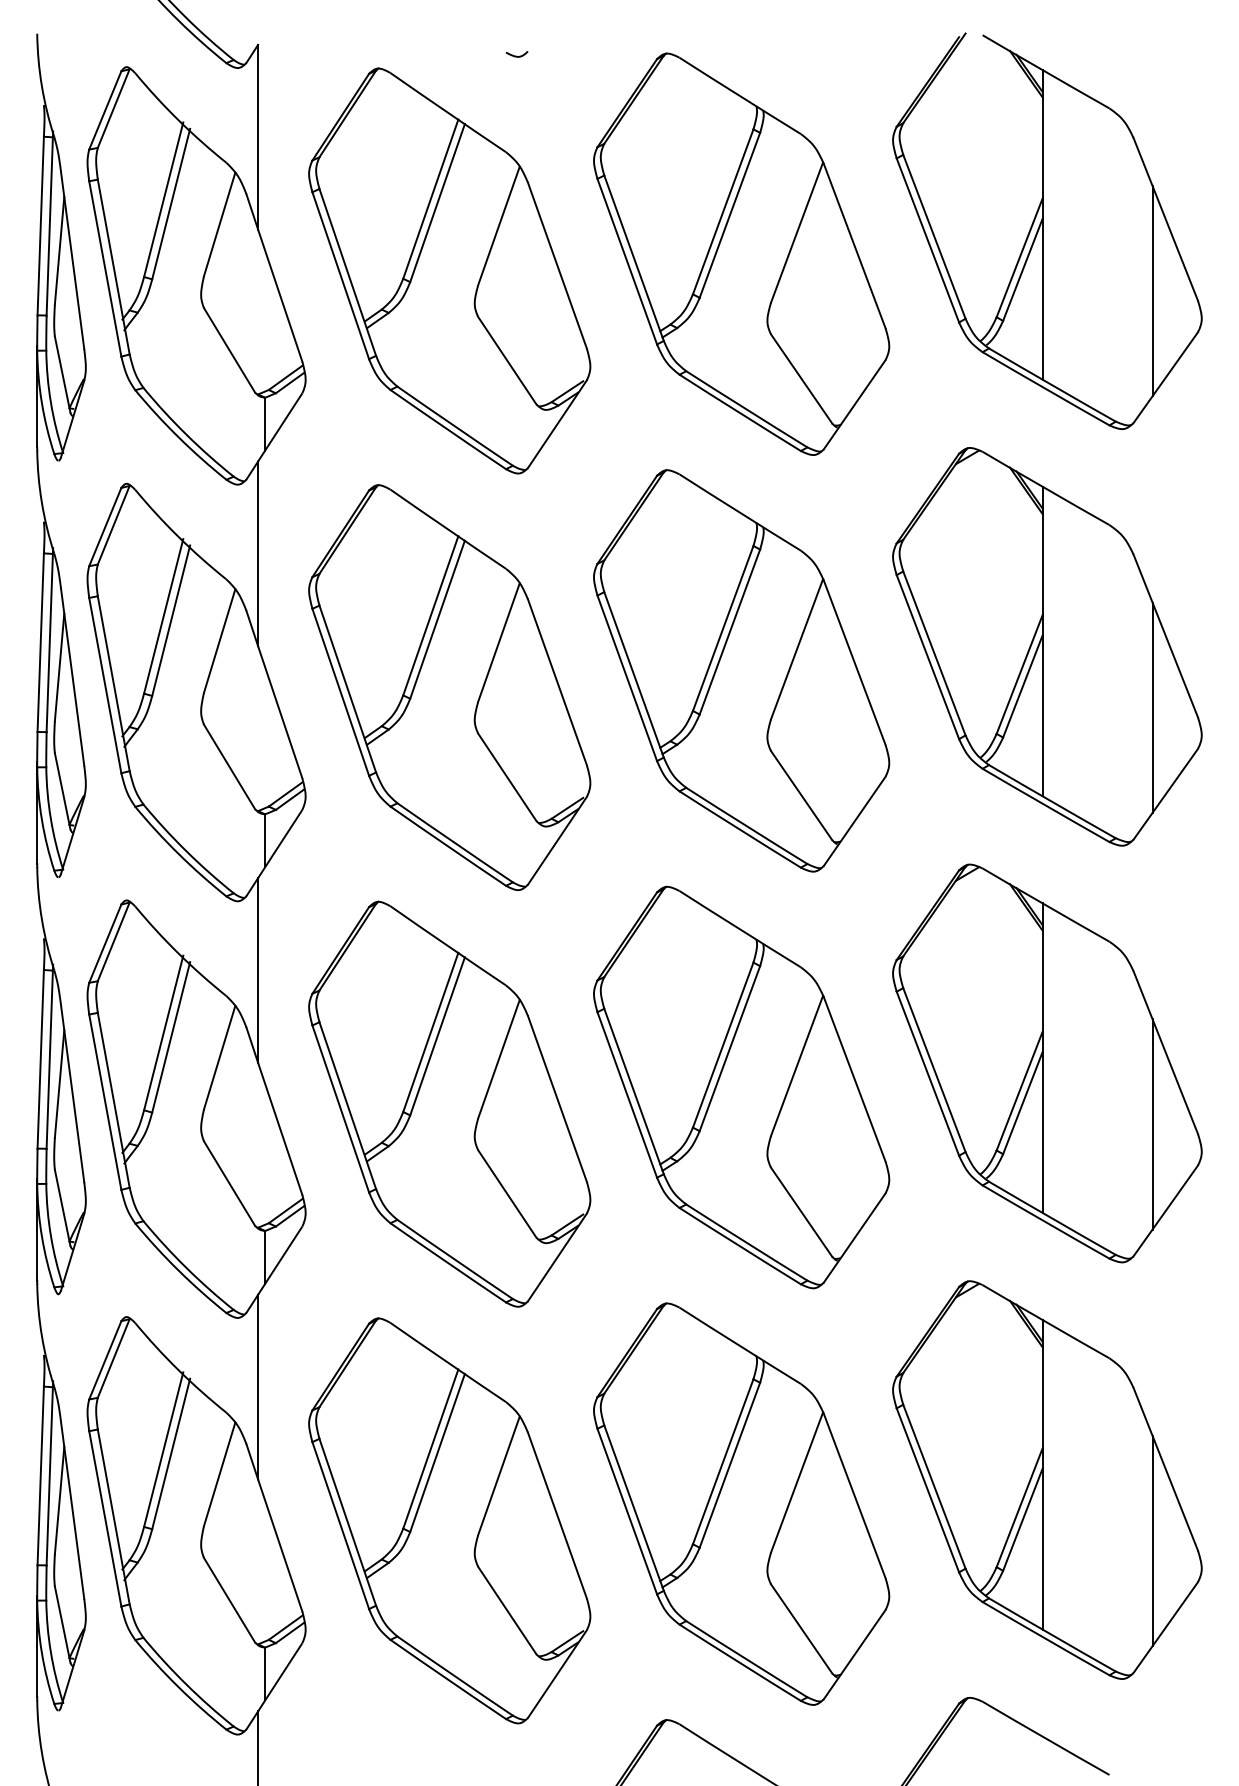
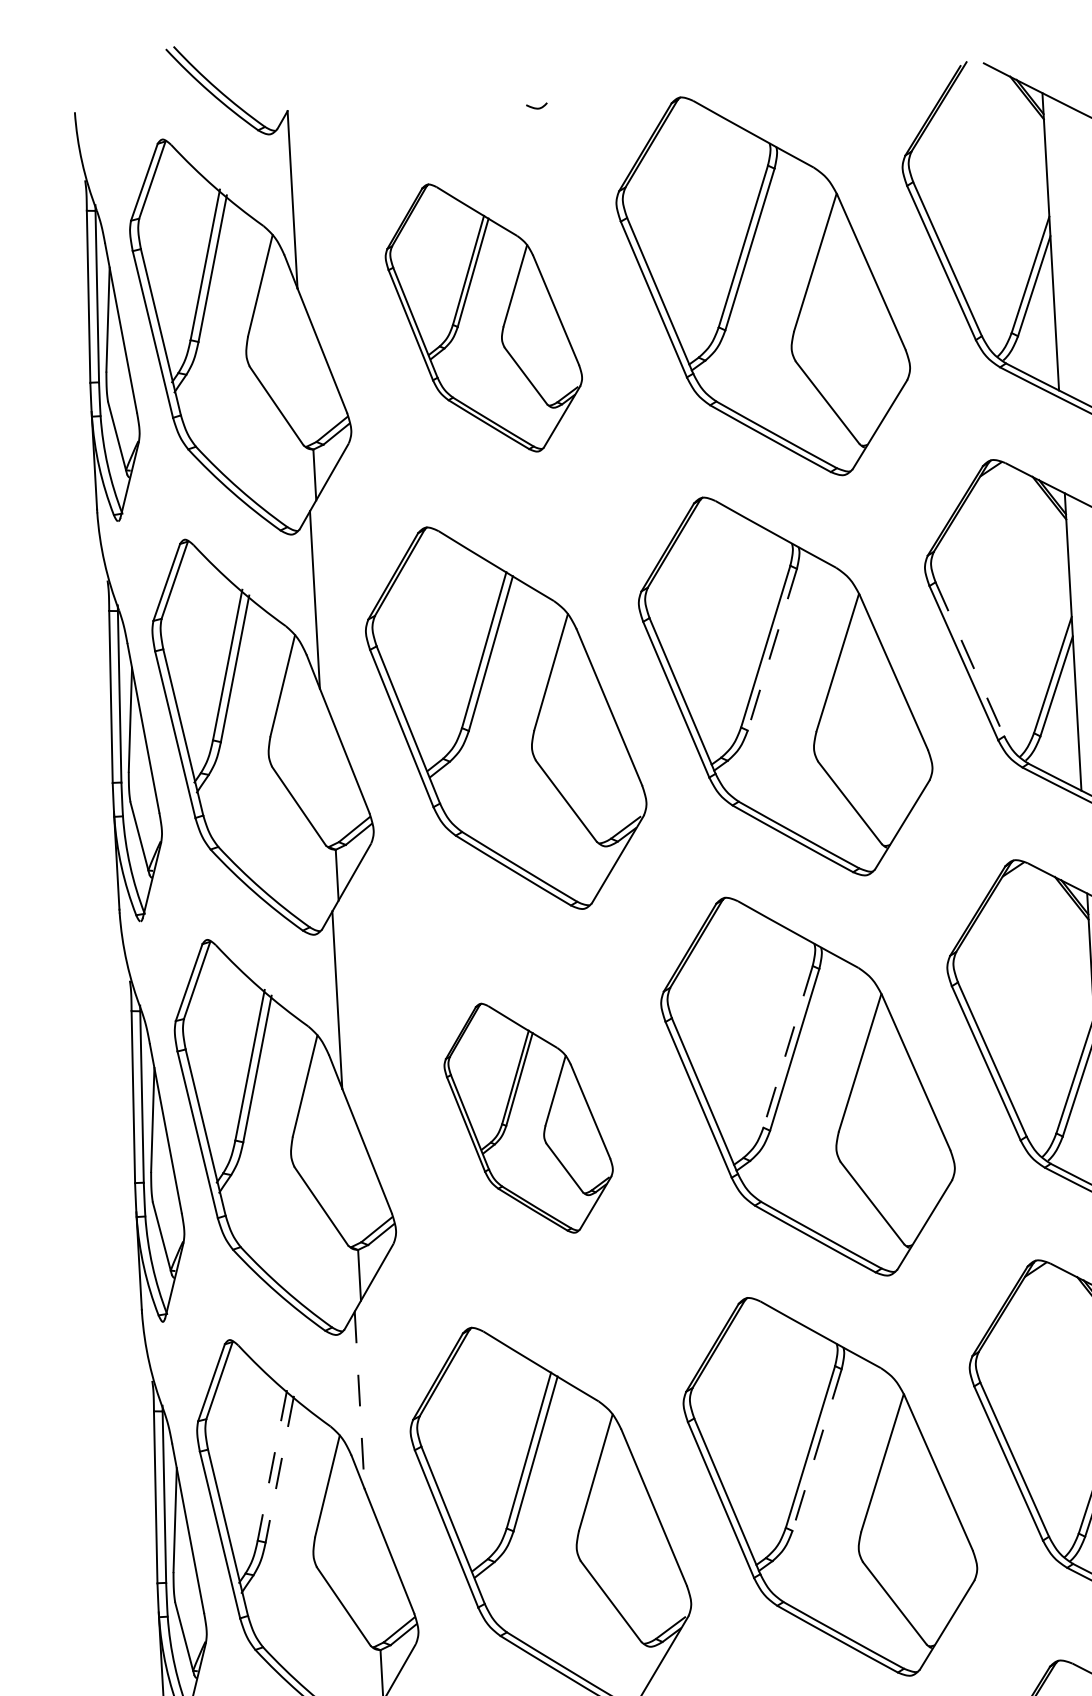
part: (449, 270) -> (483, 317), size x0.7
line: (729, 632) -> (771, 650), solid -> dashed
line: (934, 653) -> (970, 659), solid -> dashed
line: (723, 1045) -> (788, 1047), solid -> dashed
part: (449, 1103) -> (528, 1117), size x0.6
line: (258, 1387) -> (360, 1400), solid -> dashed
line: (163, 1449) -> (272, 1465), solid -> dashed
line: (171, 1453) -> (280, 1468), solid -> dashed
line: (729, 1465) -> (816, 1450), solid -> dashed

